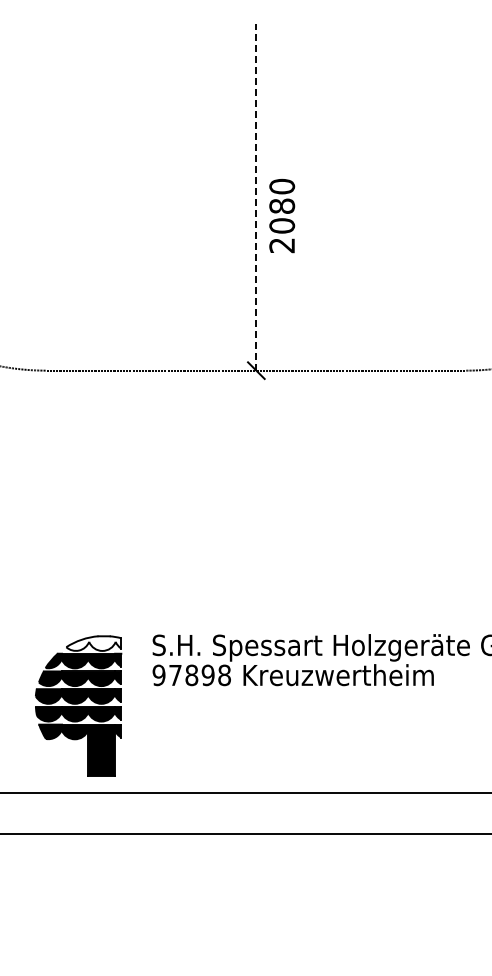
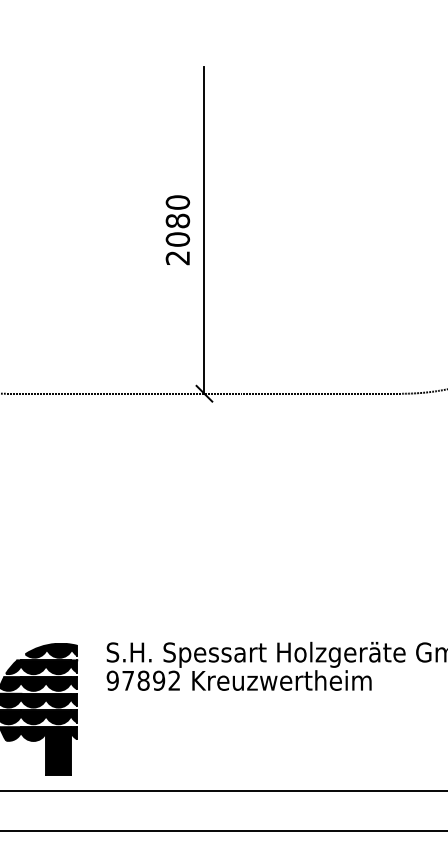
line: (256, 197) -> (204, 230), dashed -> solid
text: (282, 216) -> (178, 230), moved
fill: (93, 643) -> (51, 650), added
text: (224, 675) -> (174, 680), 97898 -> 97892

